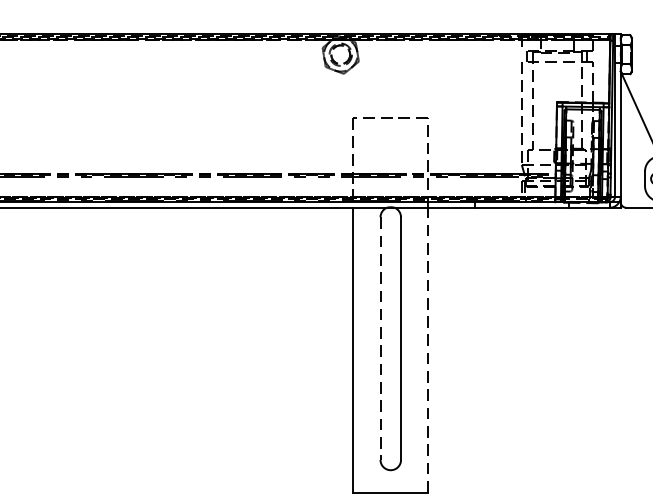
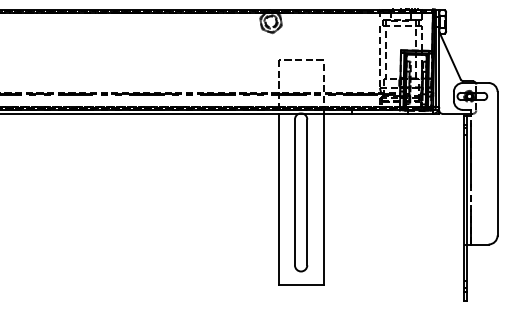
line: (379, 338) -> (294, 192), dashed -> solid
line: (428, 350) -> (323, 199), dashed -> solid

